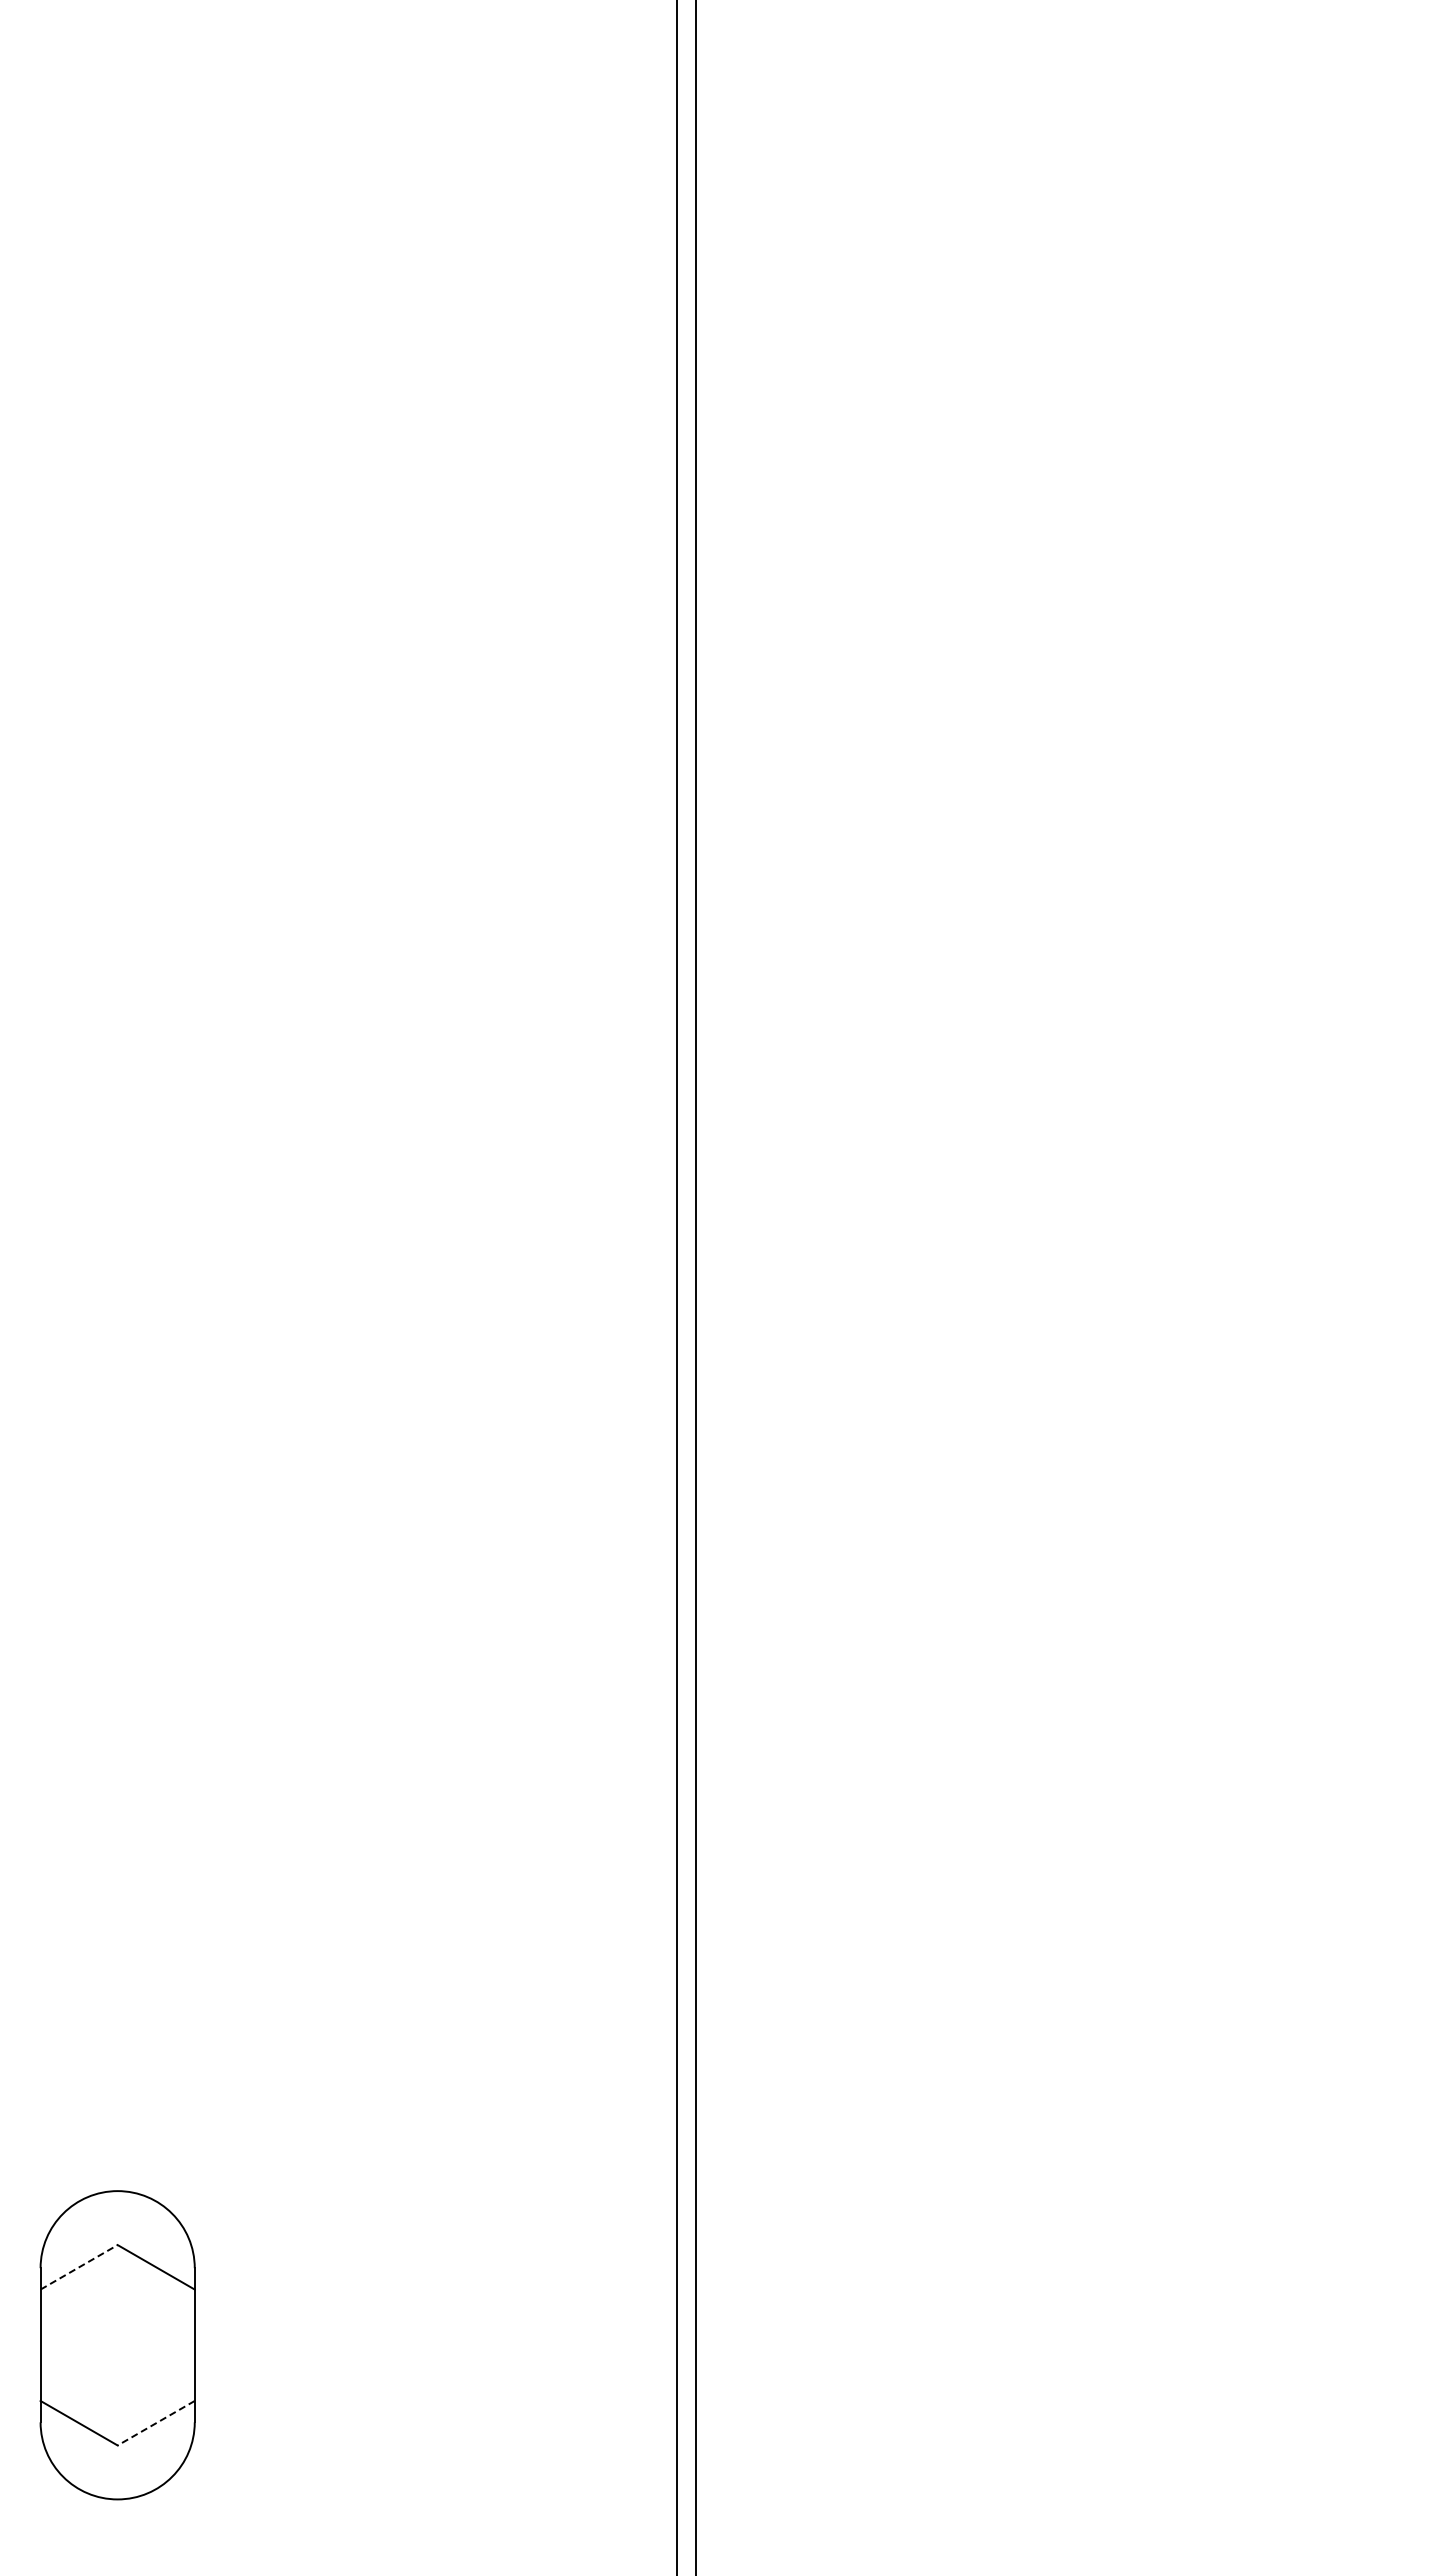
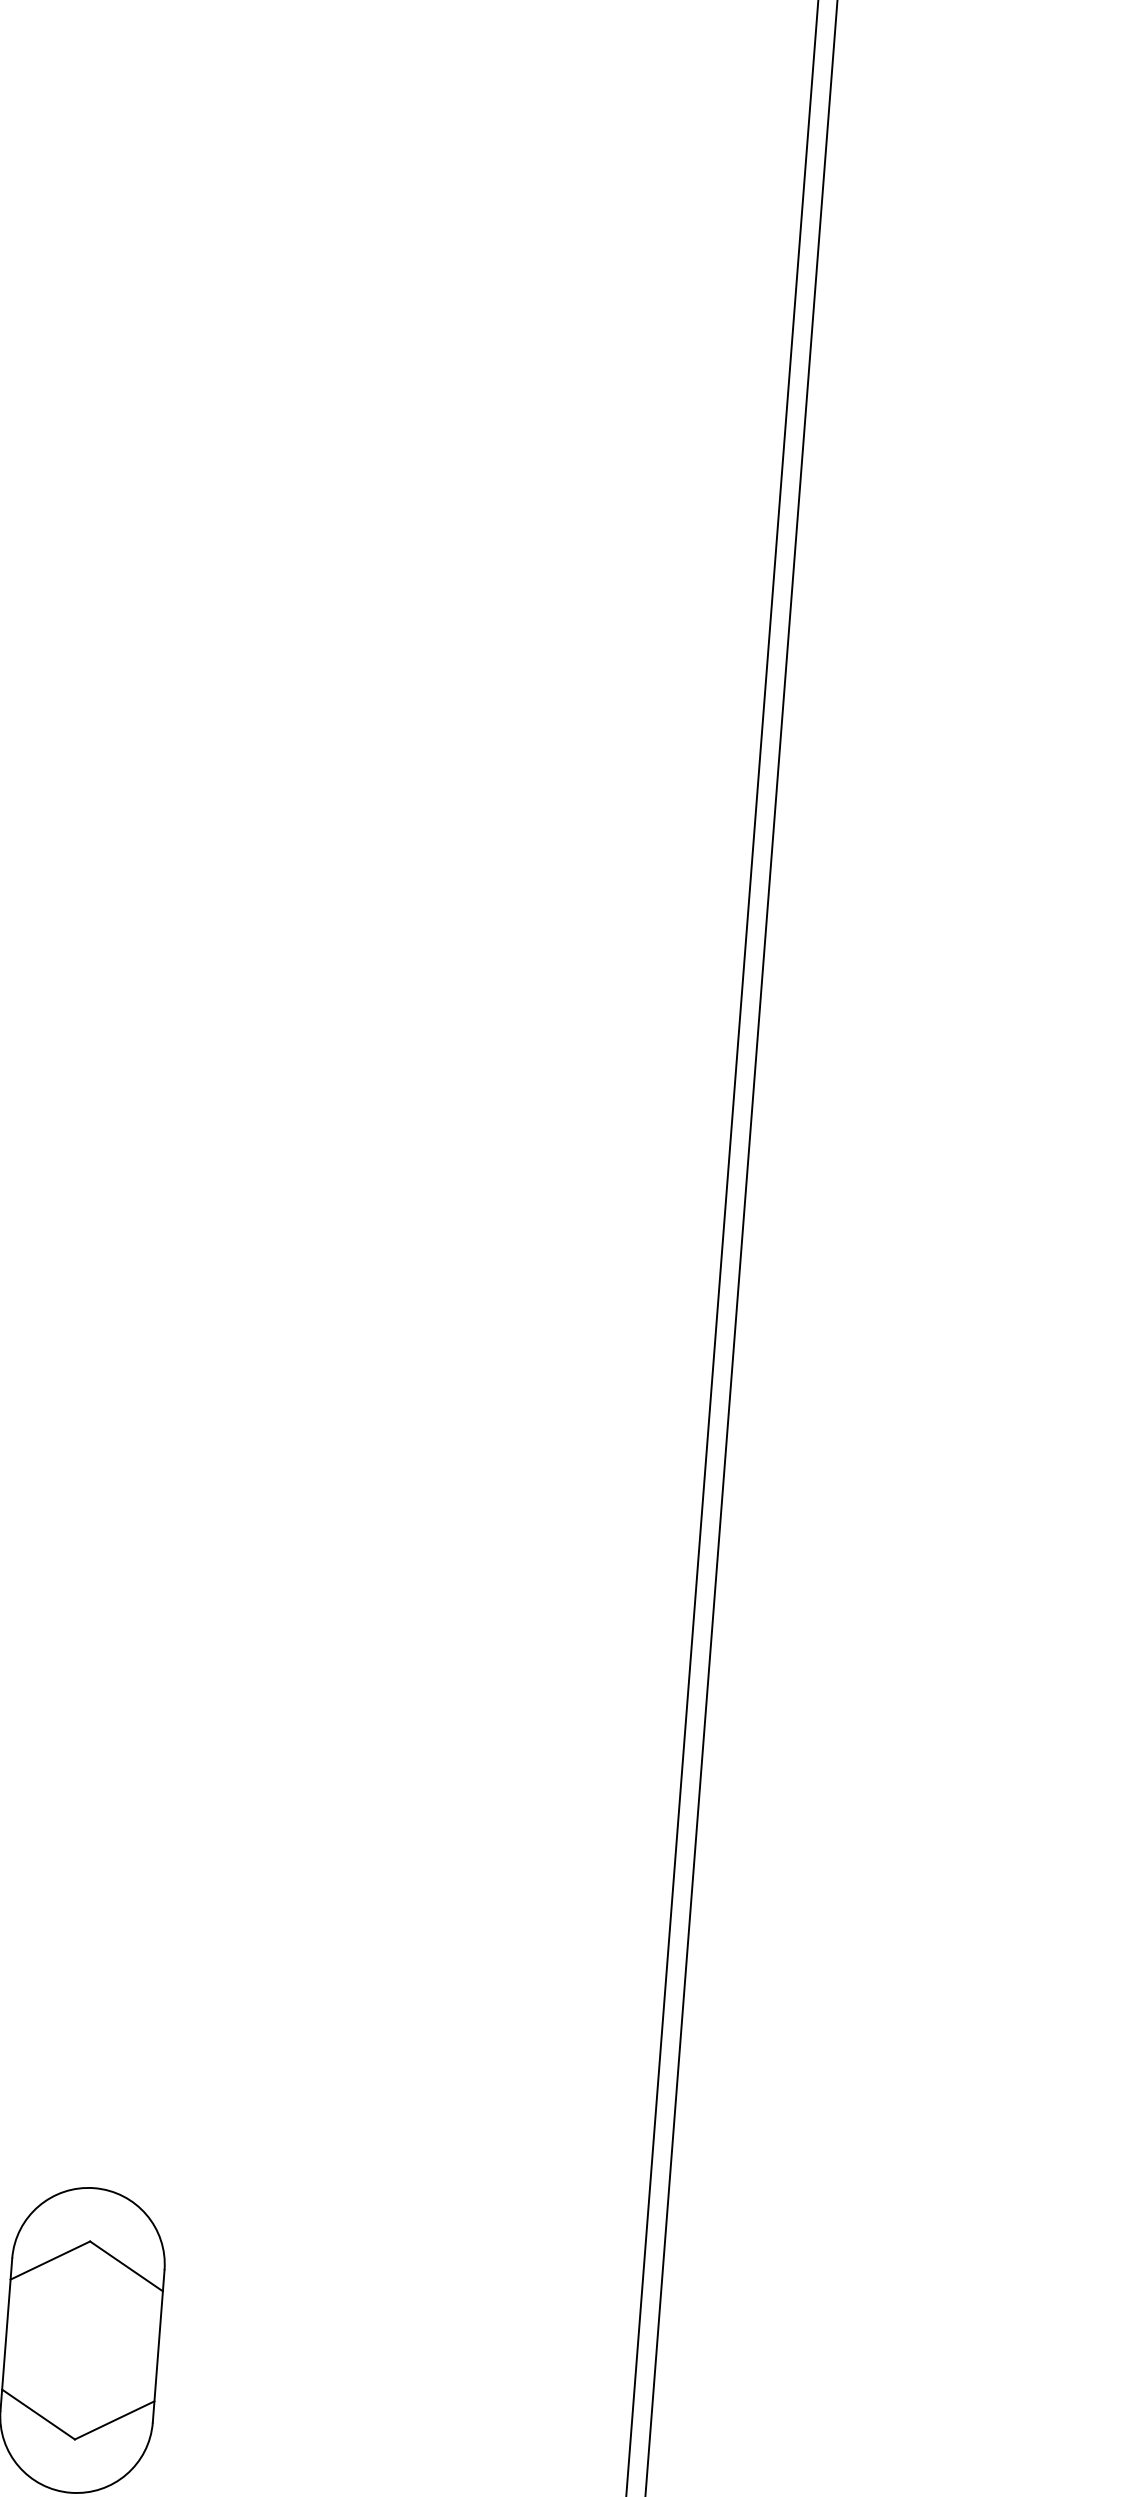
line: (79, 2267) -> (50, 2260), dashed -> solid
line: (156, 2423) -> (114, 2420), dashed -> solid

